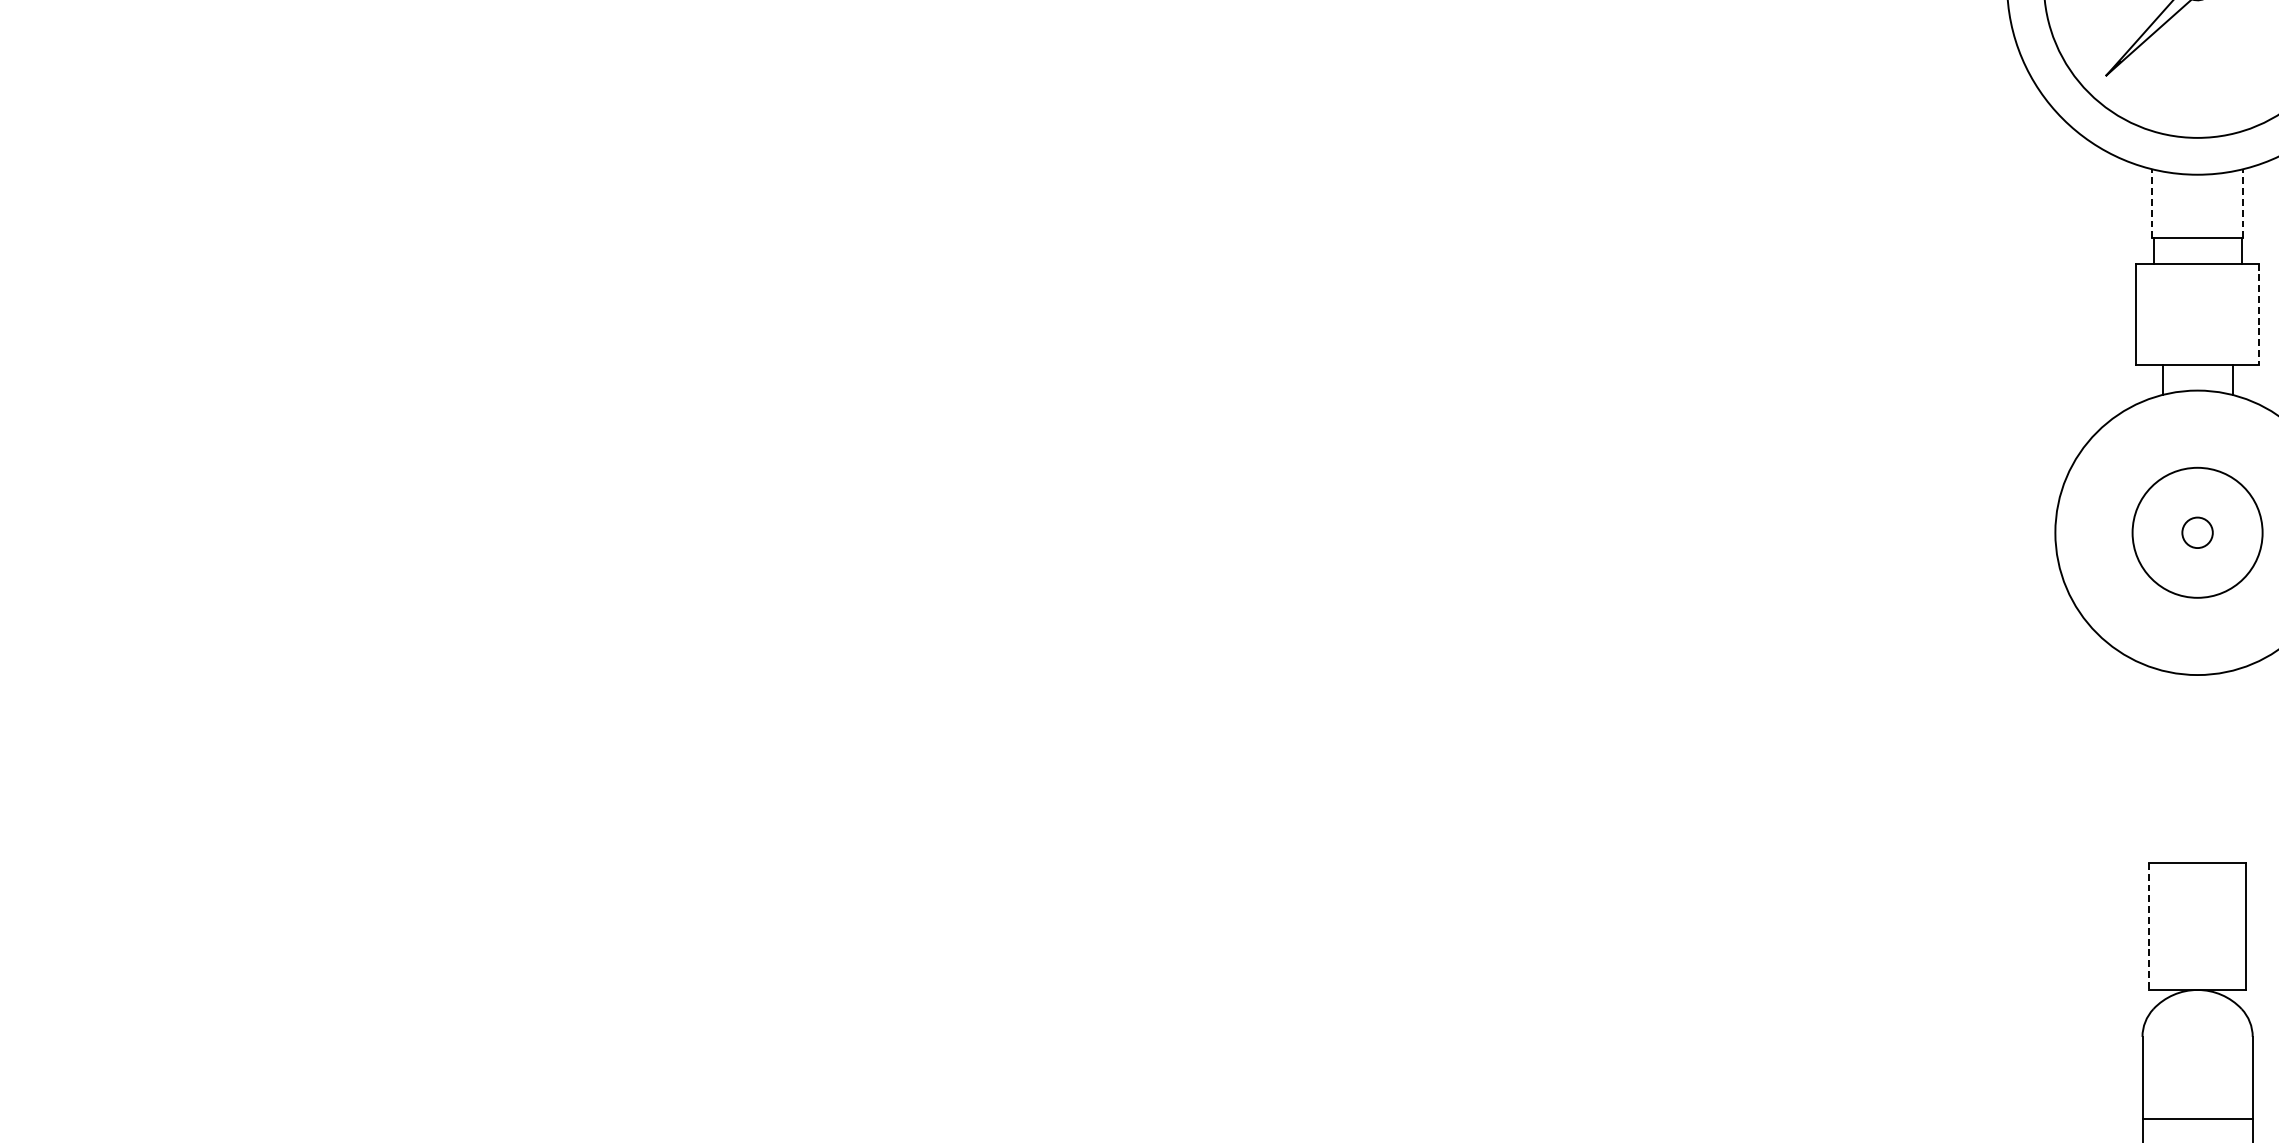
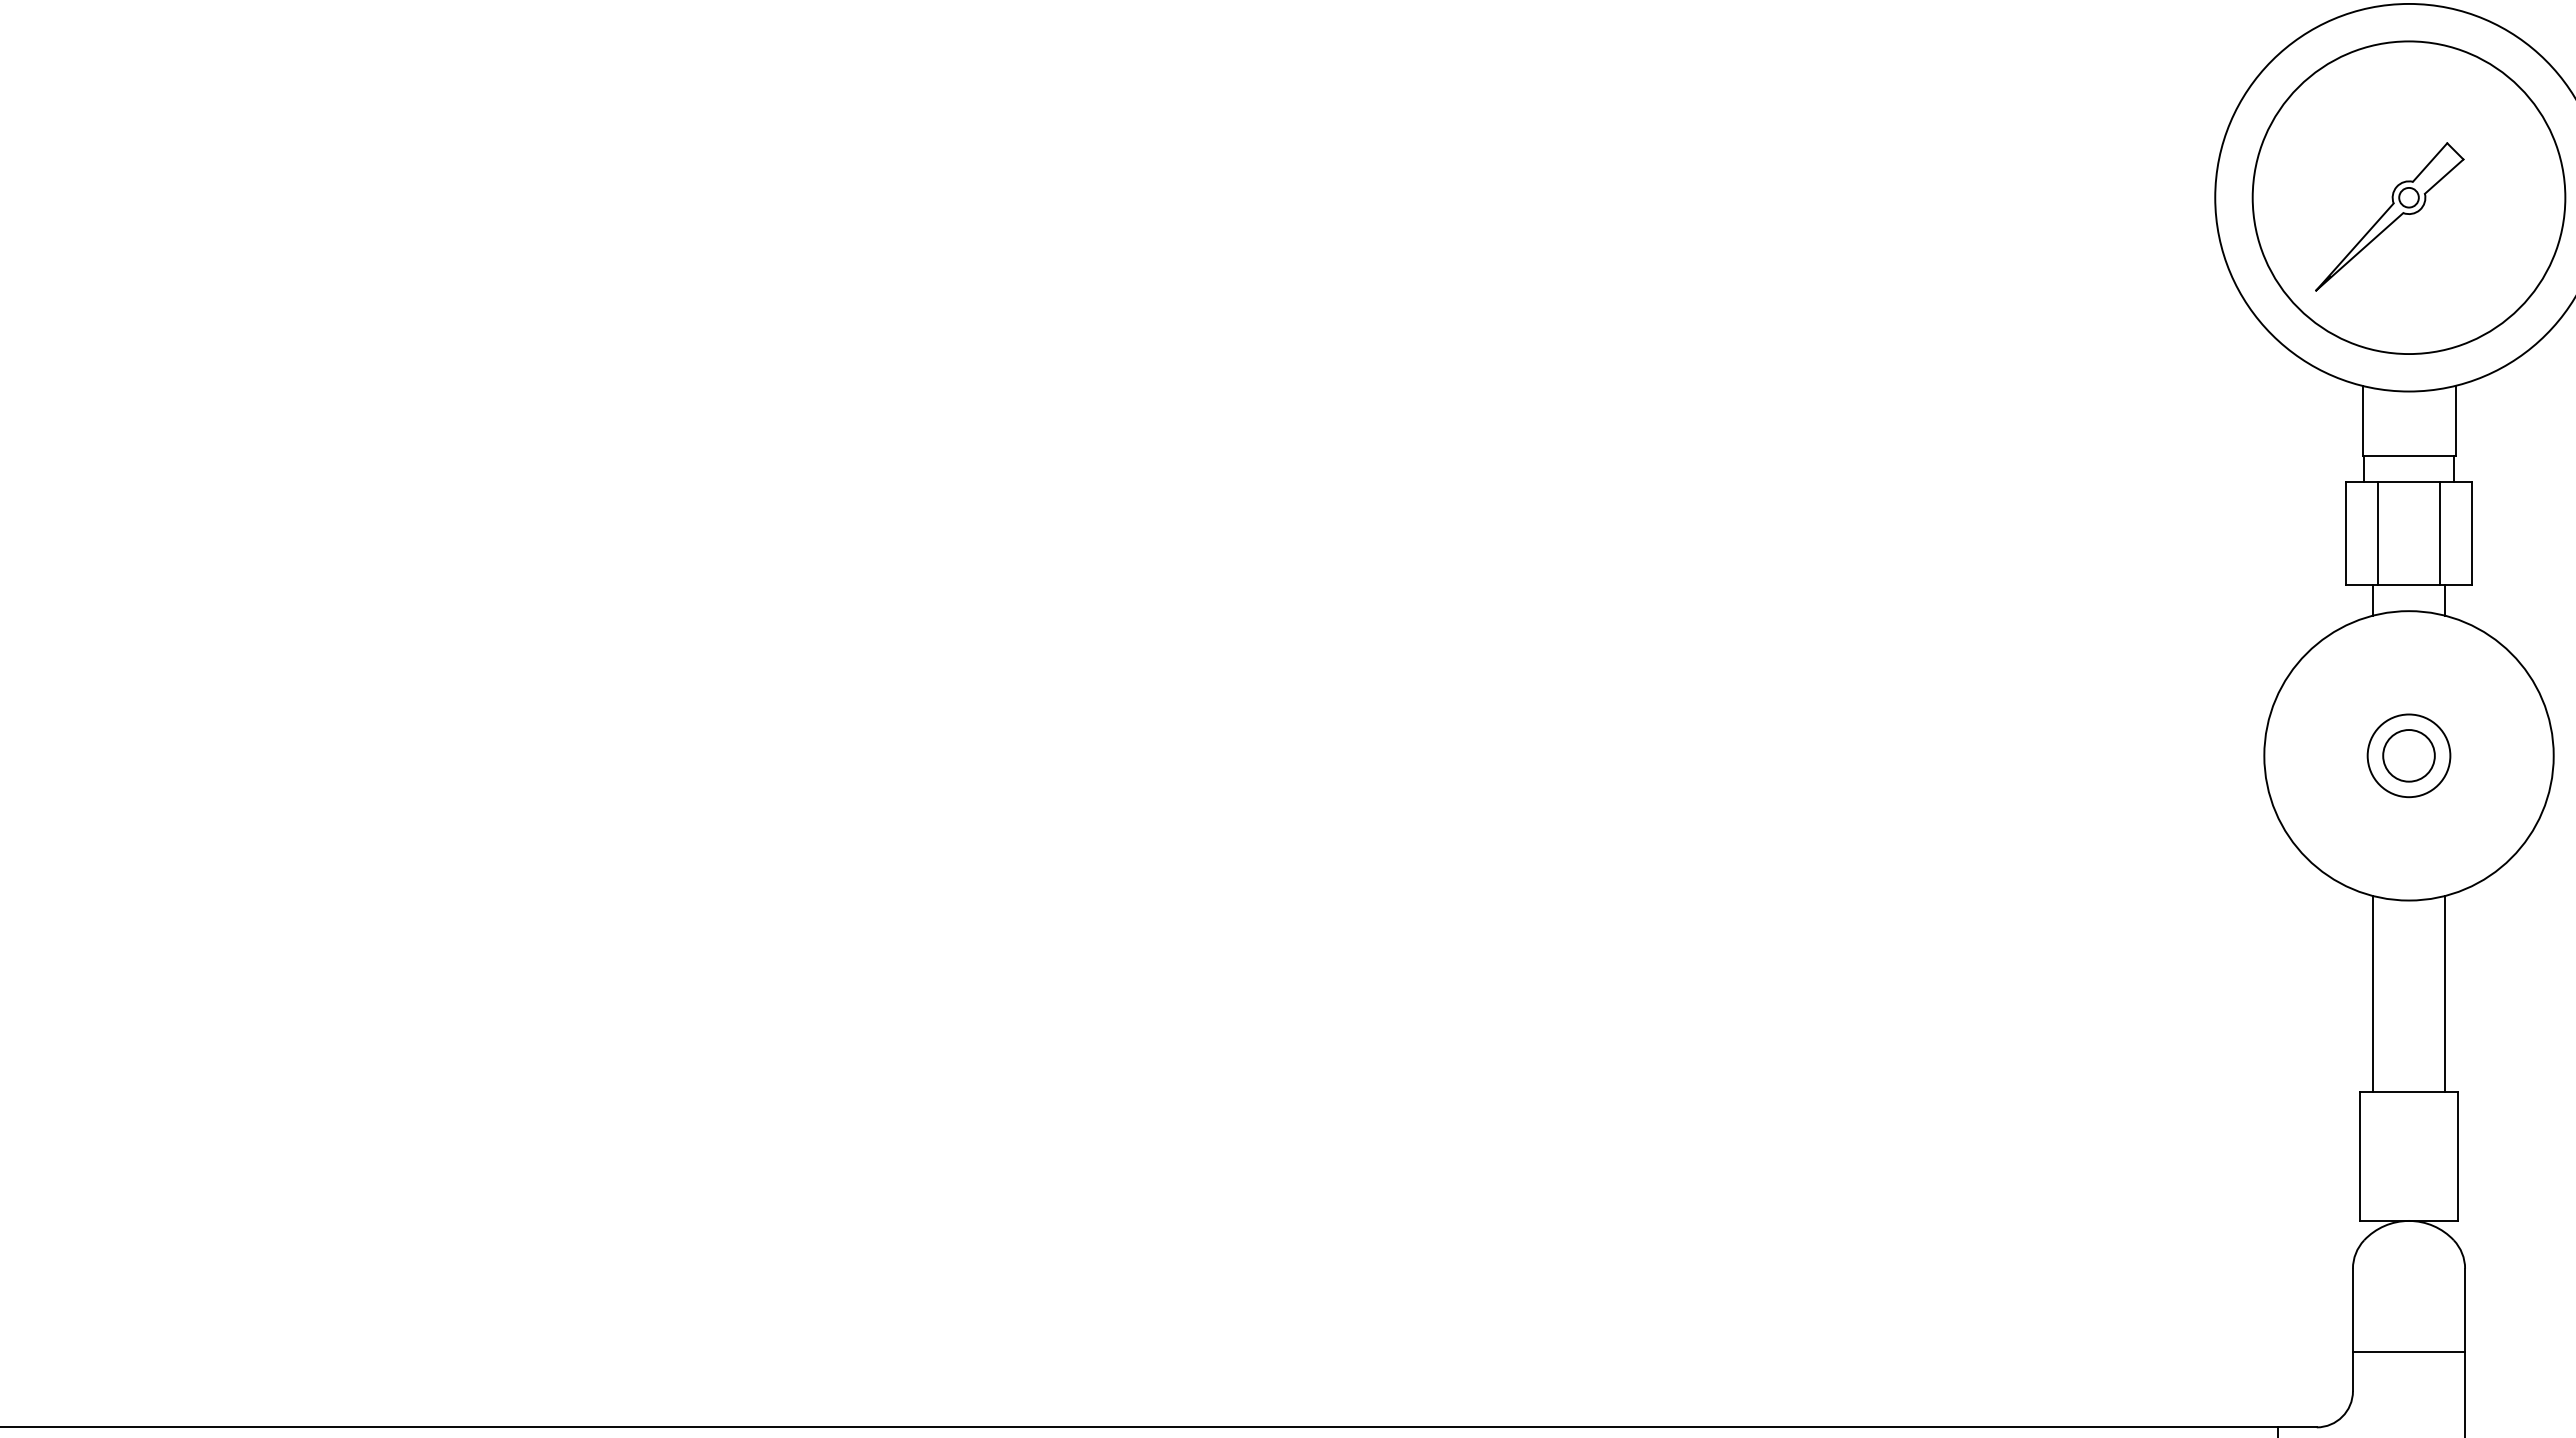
line: (2151, 203) -> (2362, 420), dashed -> solid
line: (2243, 203) -> (2455, 420), dashed -> solid
line: (2166, 314) -> (2377, 533), added
line: (2228, 314) -> (2440, 533), added
line: (2259, 314) -> (2471, 533), dashed -> solid
circle: (2197, 532) -> (2408, 755), size x0.62
circle: (2197, 532) -> (2408, 755), size x1.67
line: (2162, 766) -> (2373, 993), added
line: (2232, 766) -> (2444, 993), added
line: (2148, 926) -> (2359, 1156), dashed -> solid

